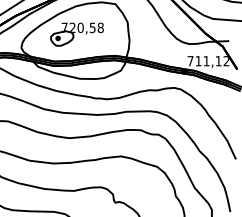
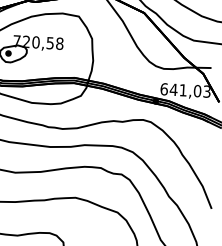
text: (208, 61) -> (185, 90), 711,12 -> 641,03

